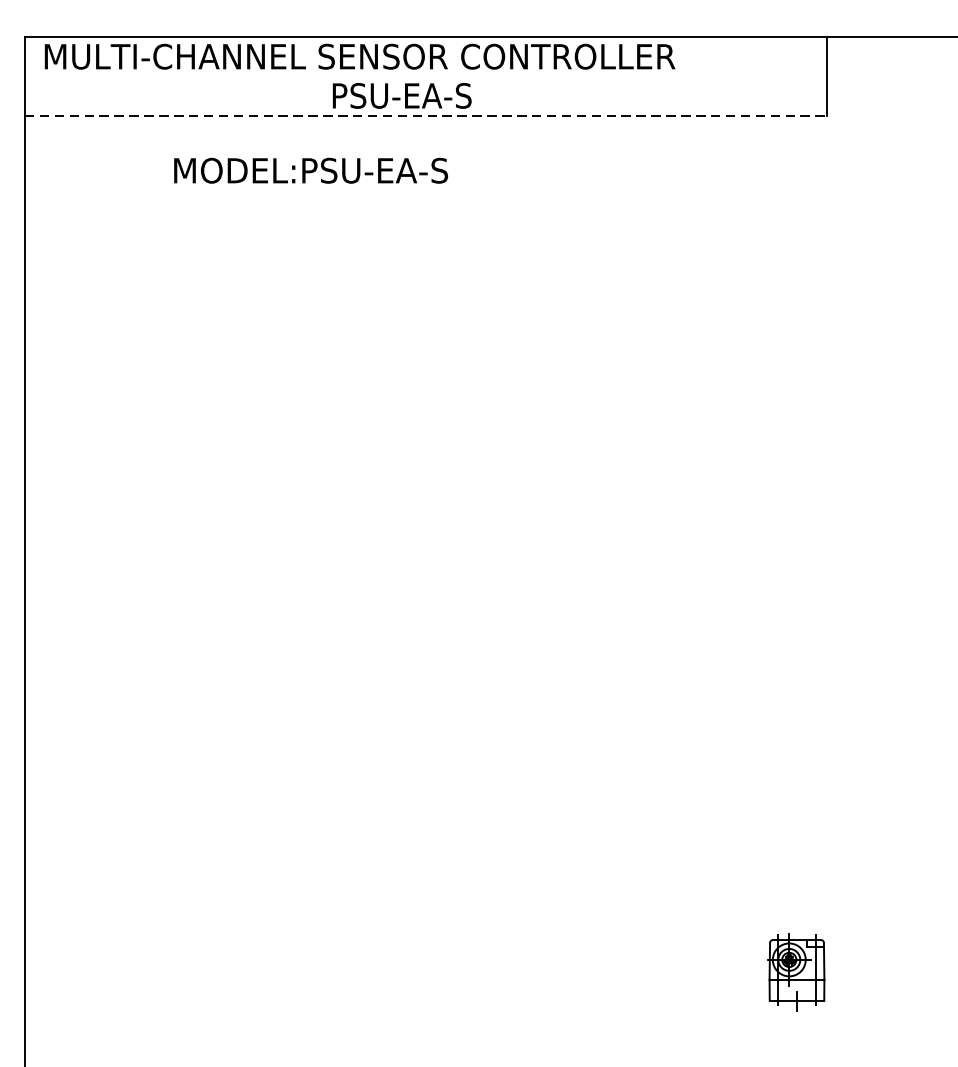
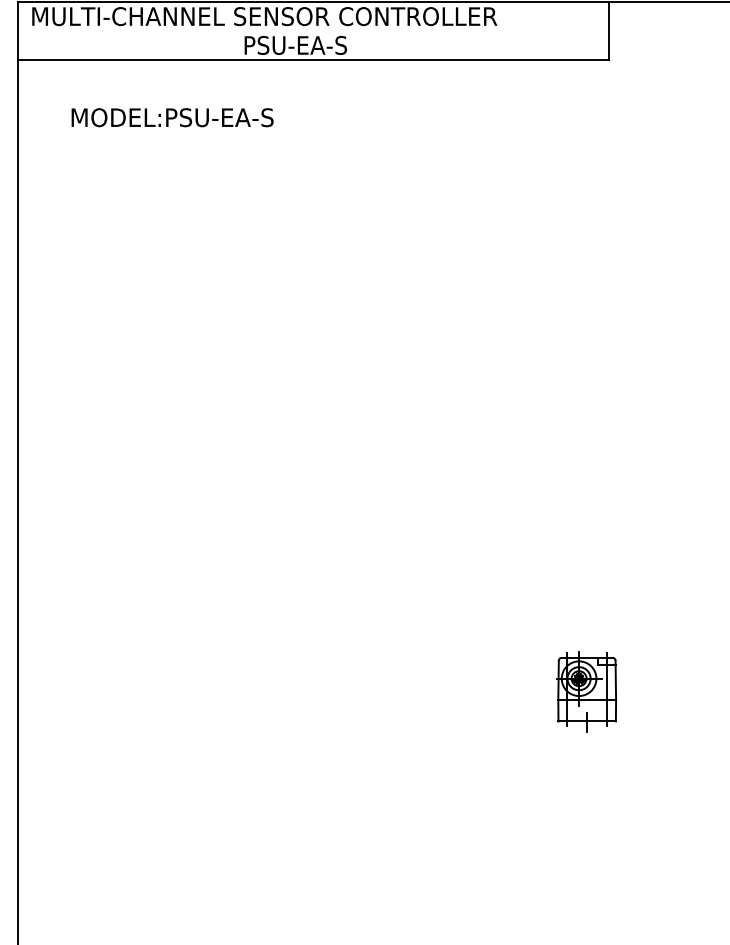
line: (426, 114) -> (313, 59), dashed -> solid
text: (310, 170) -> (172, 117), moved
part: (796, 971) -> (586, 691), size x1.43

